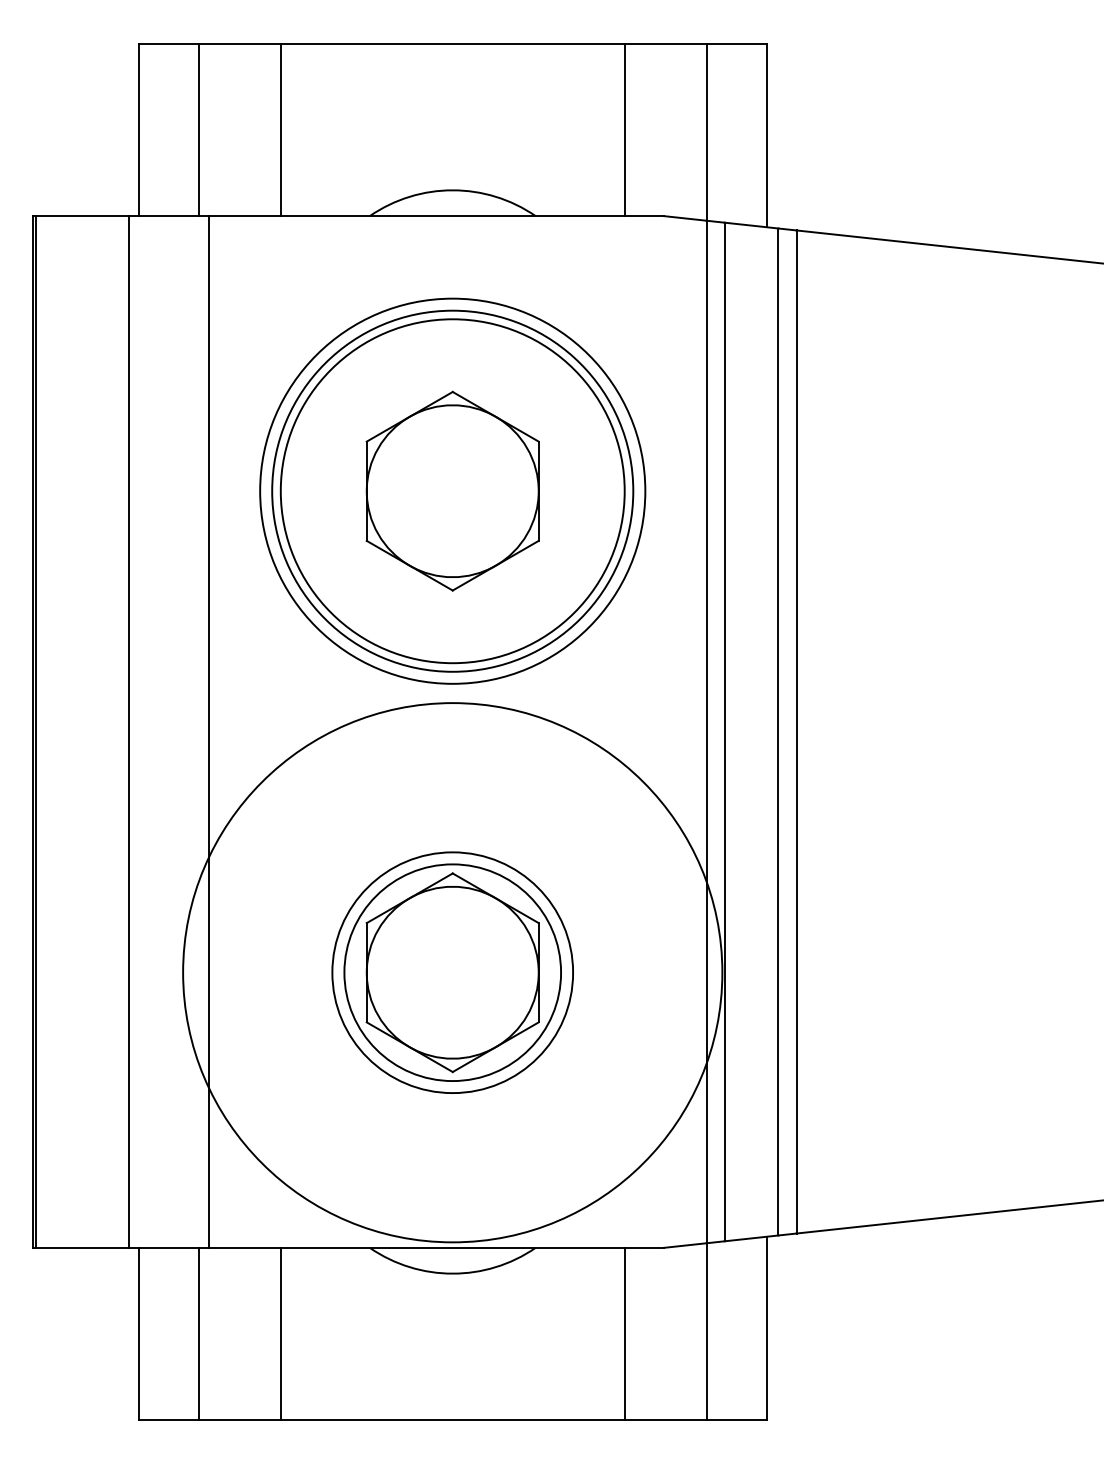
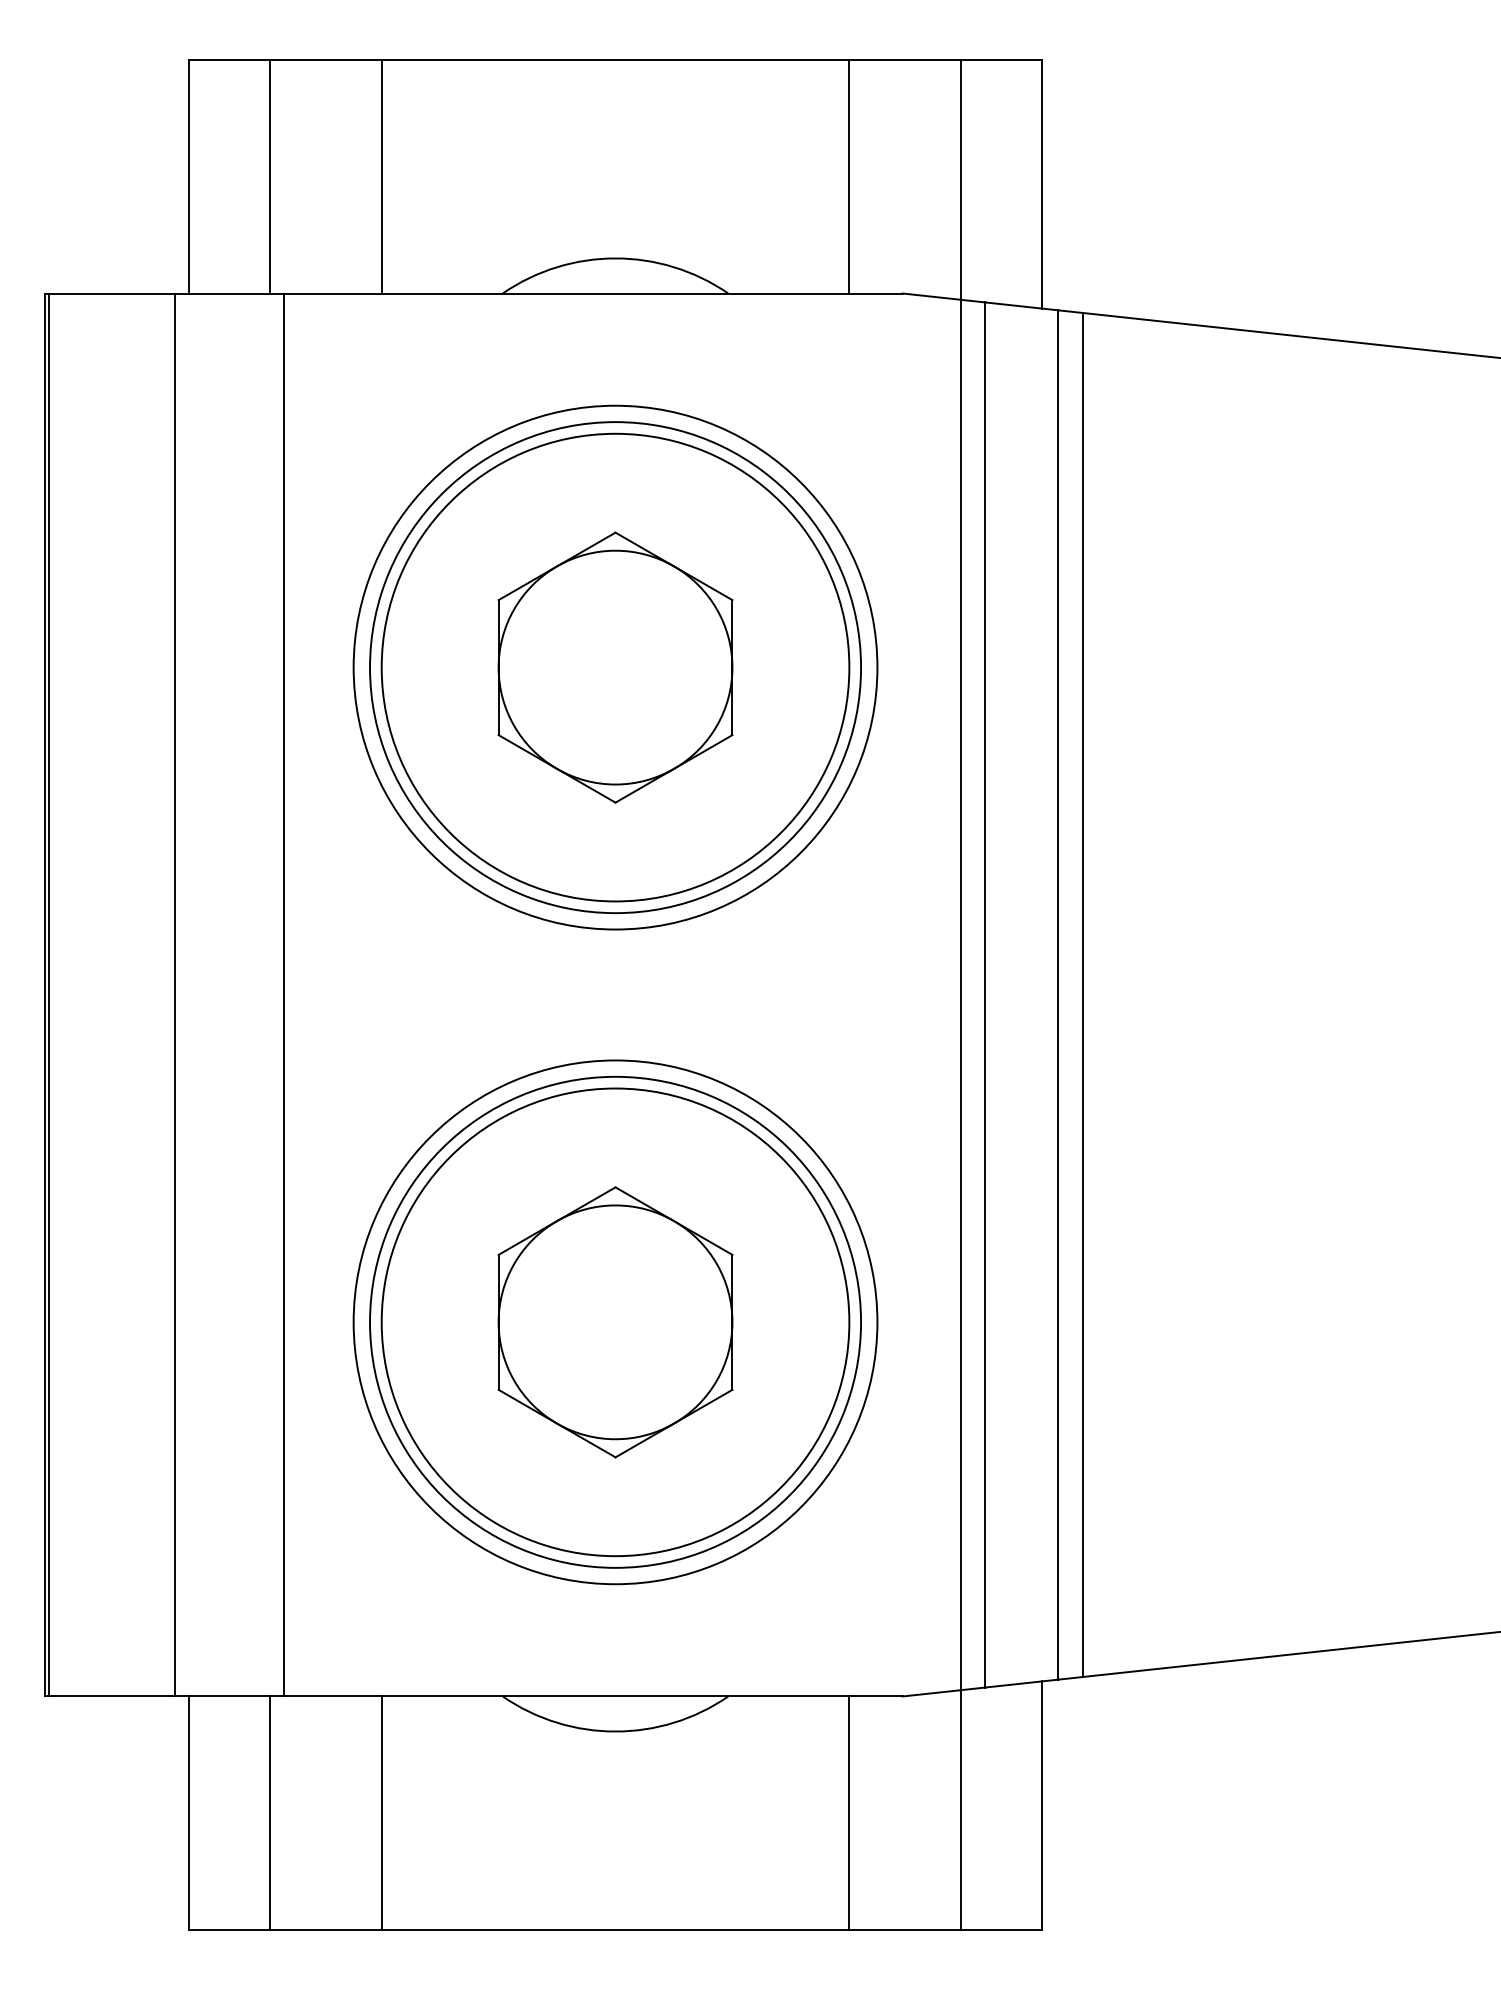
circle: (452, 972) -> (615, 1321), size x1.67
circle: (452, 972) -> (615, 1322), size x0.71
circle: (452, 972) -> (615, 1322), size x1.43

